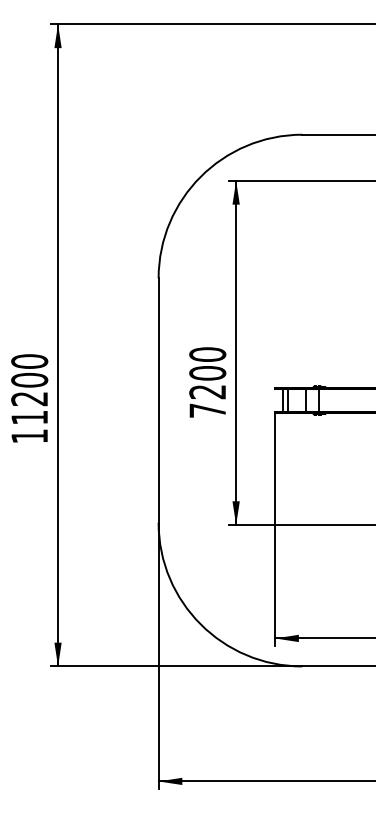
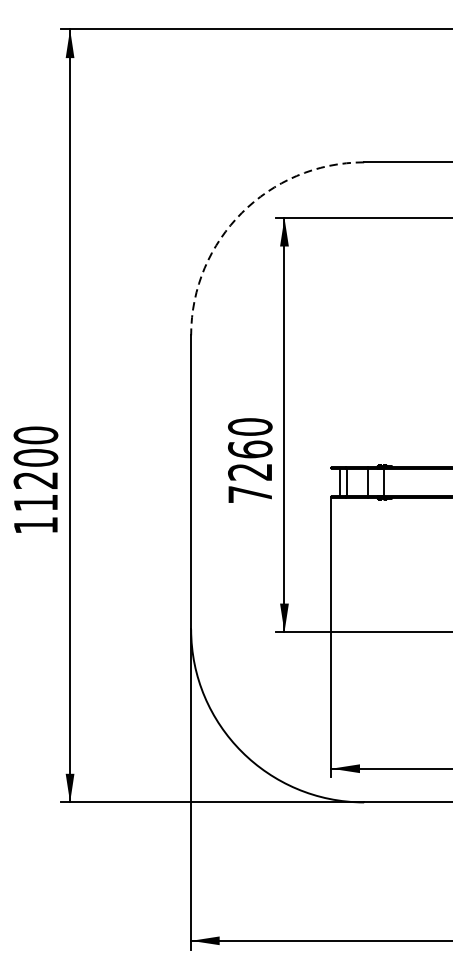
arc: (200, 176) -> (241, 212), solid -> dashed
text: (207, 372) -> (249, 448), 7200 -> 7260

